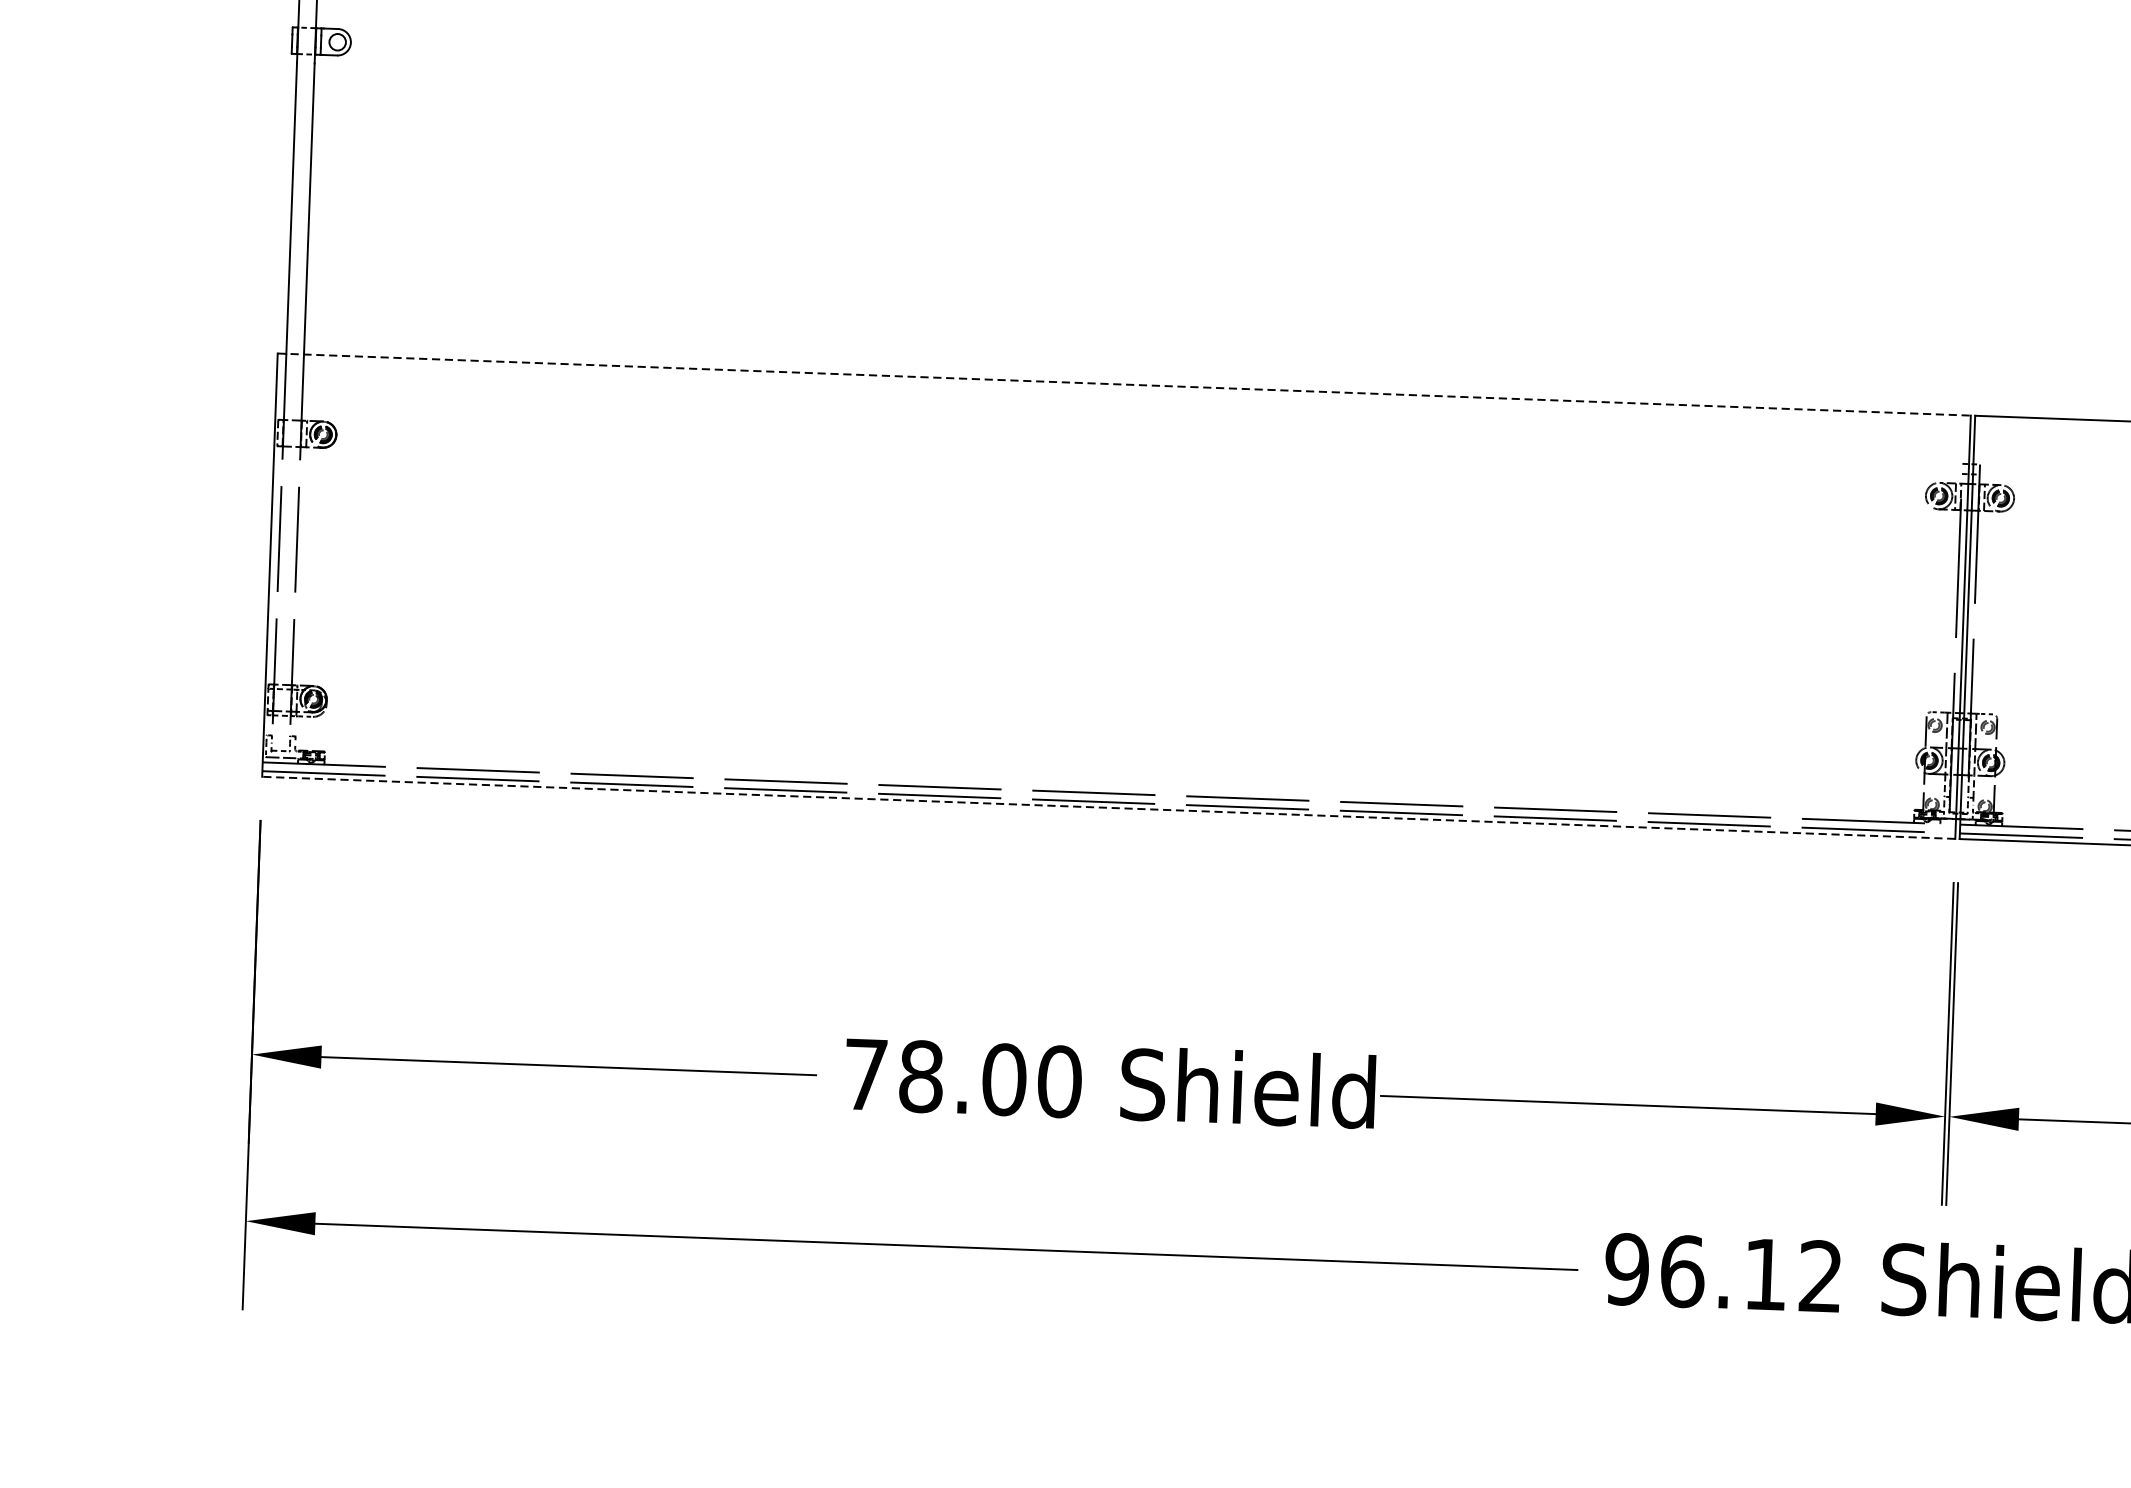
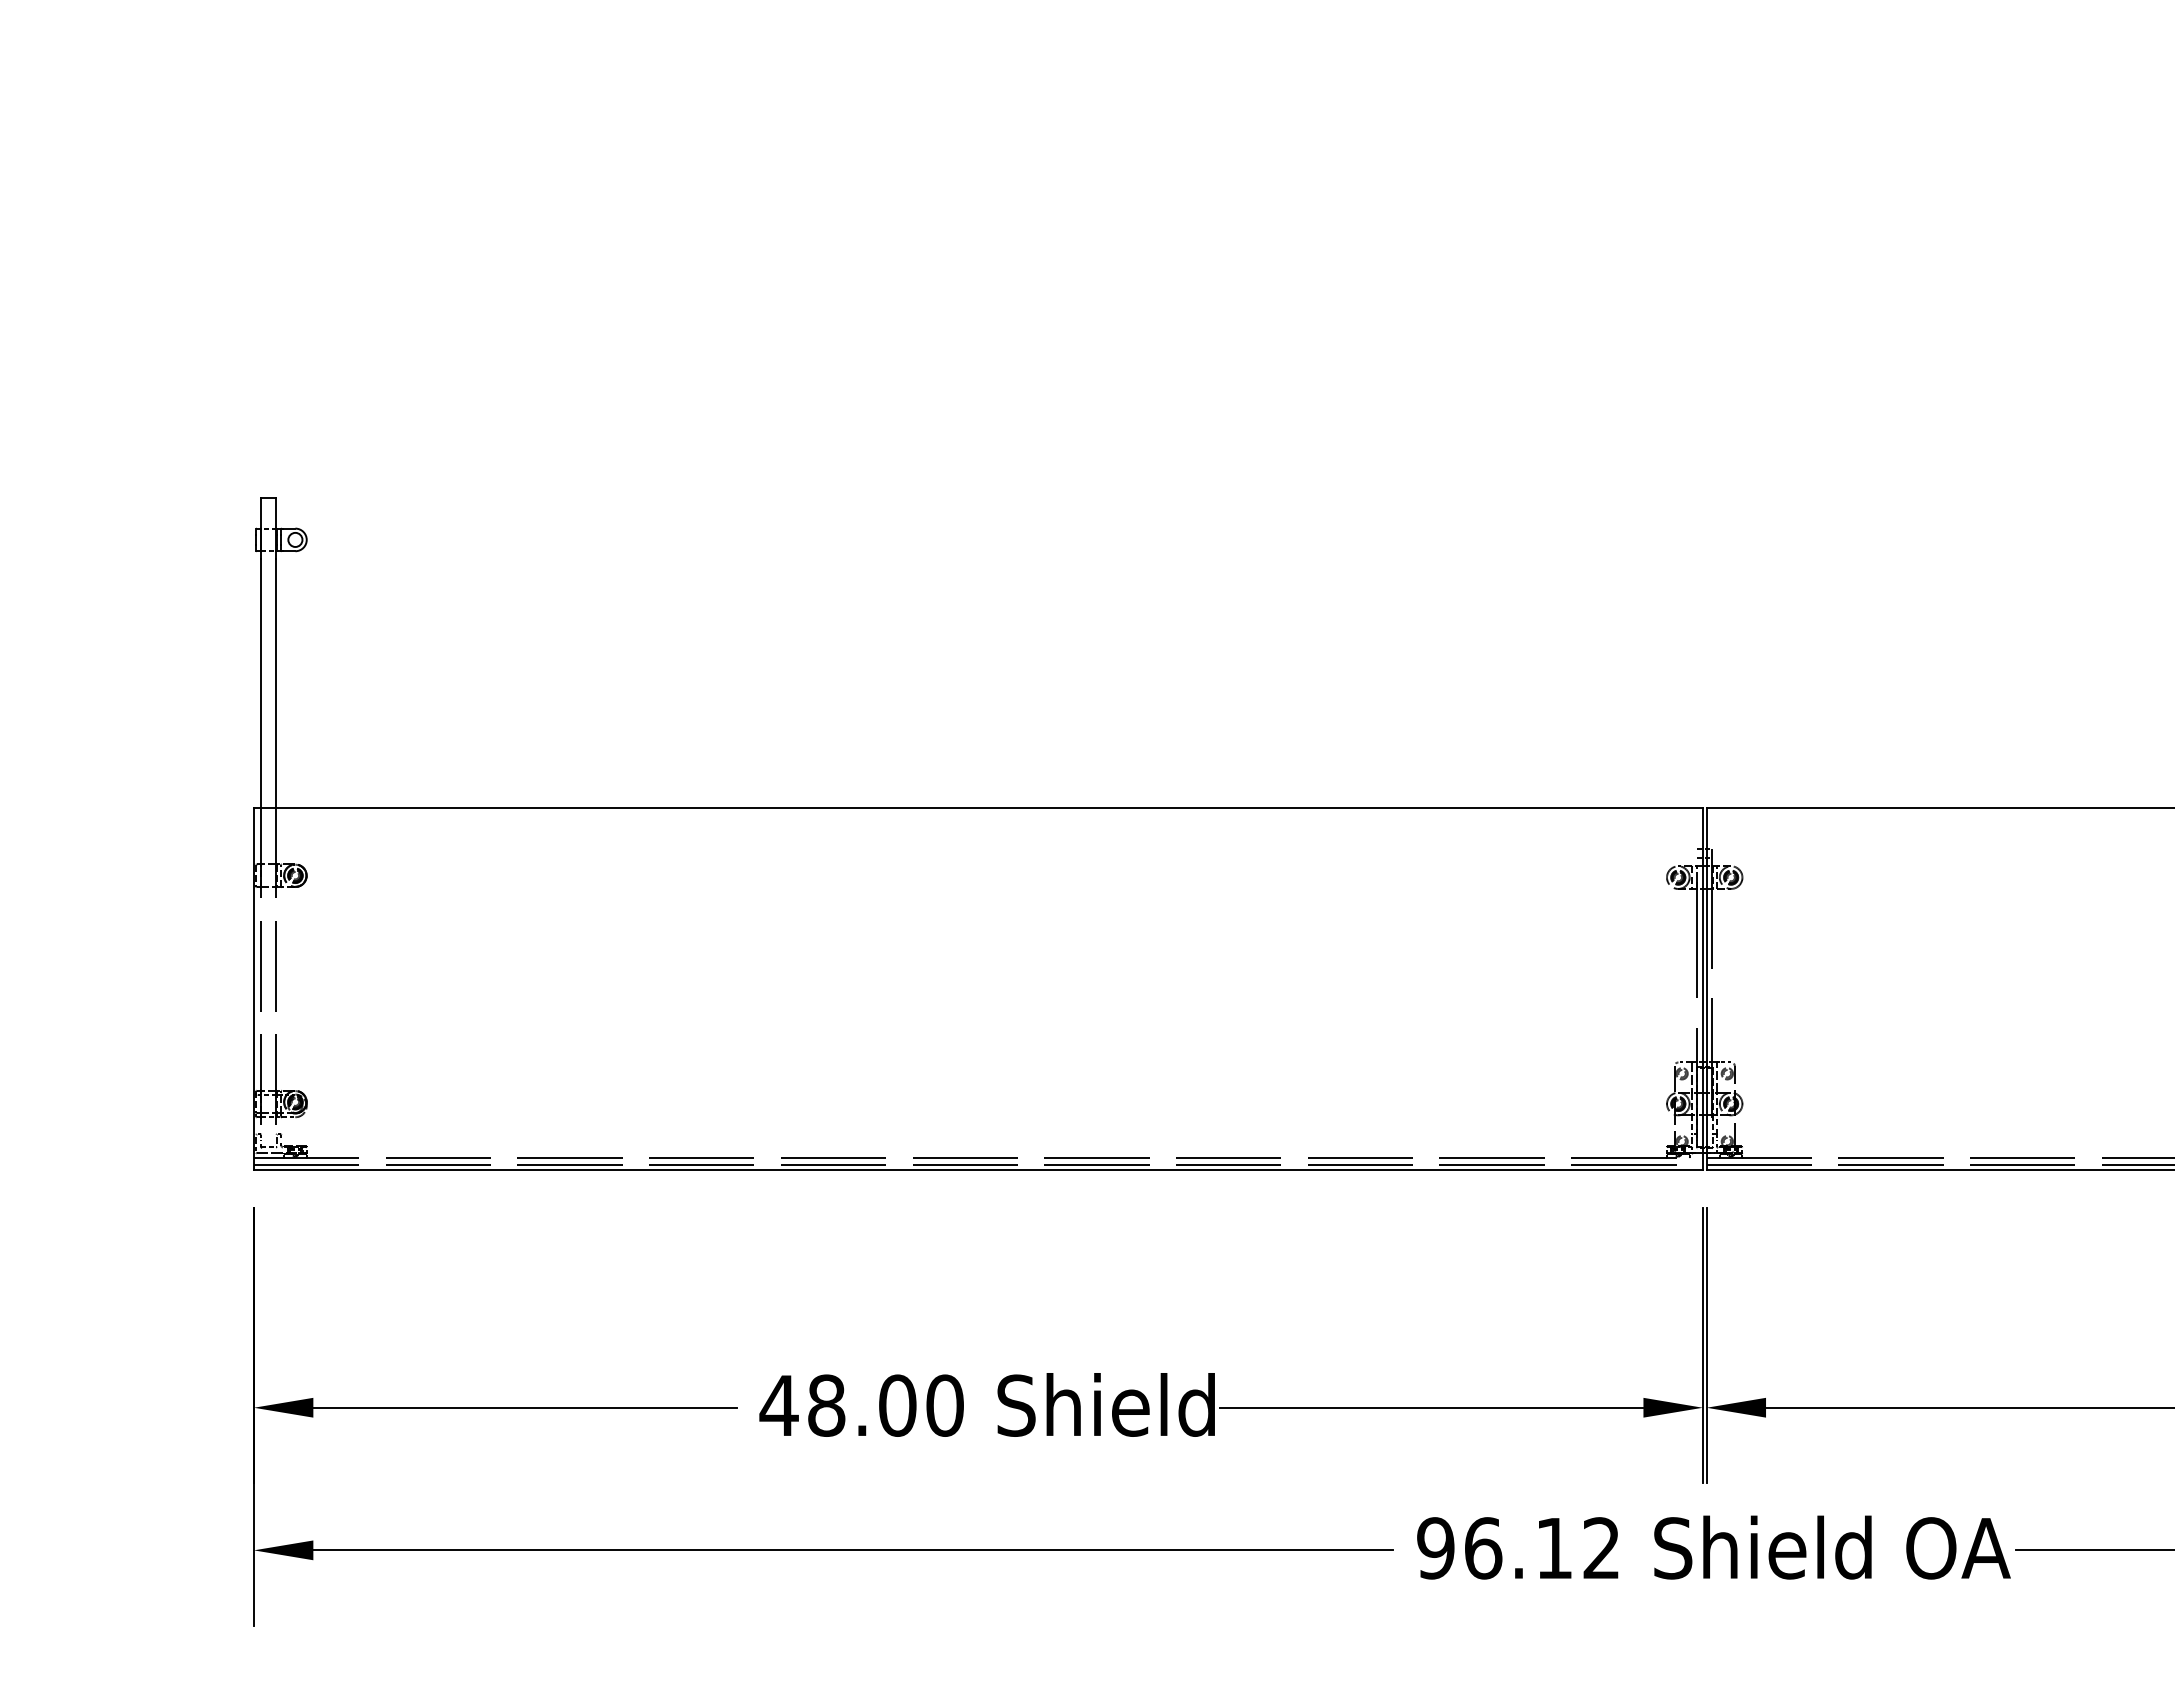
line: (1124, 384) -> (978, 807), dashed -> solid
line: (1107, 808) -> (977, 1170), dashed -> solid
text: (865, 1074) -> (778, 1405), 78.00 -> 48.00

